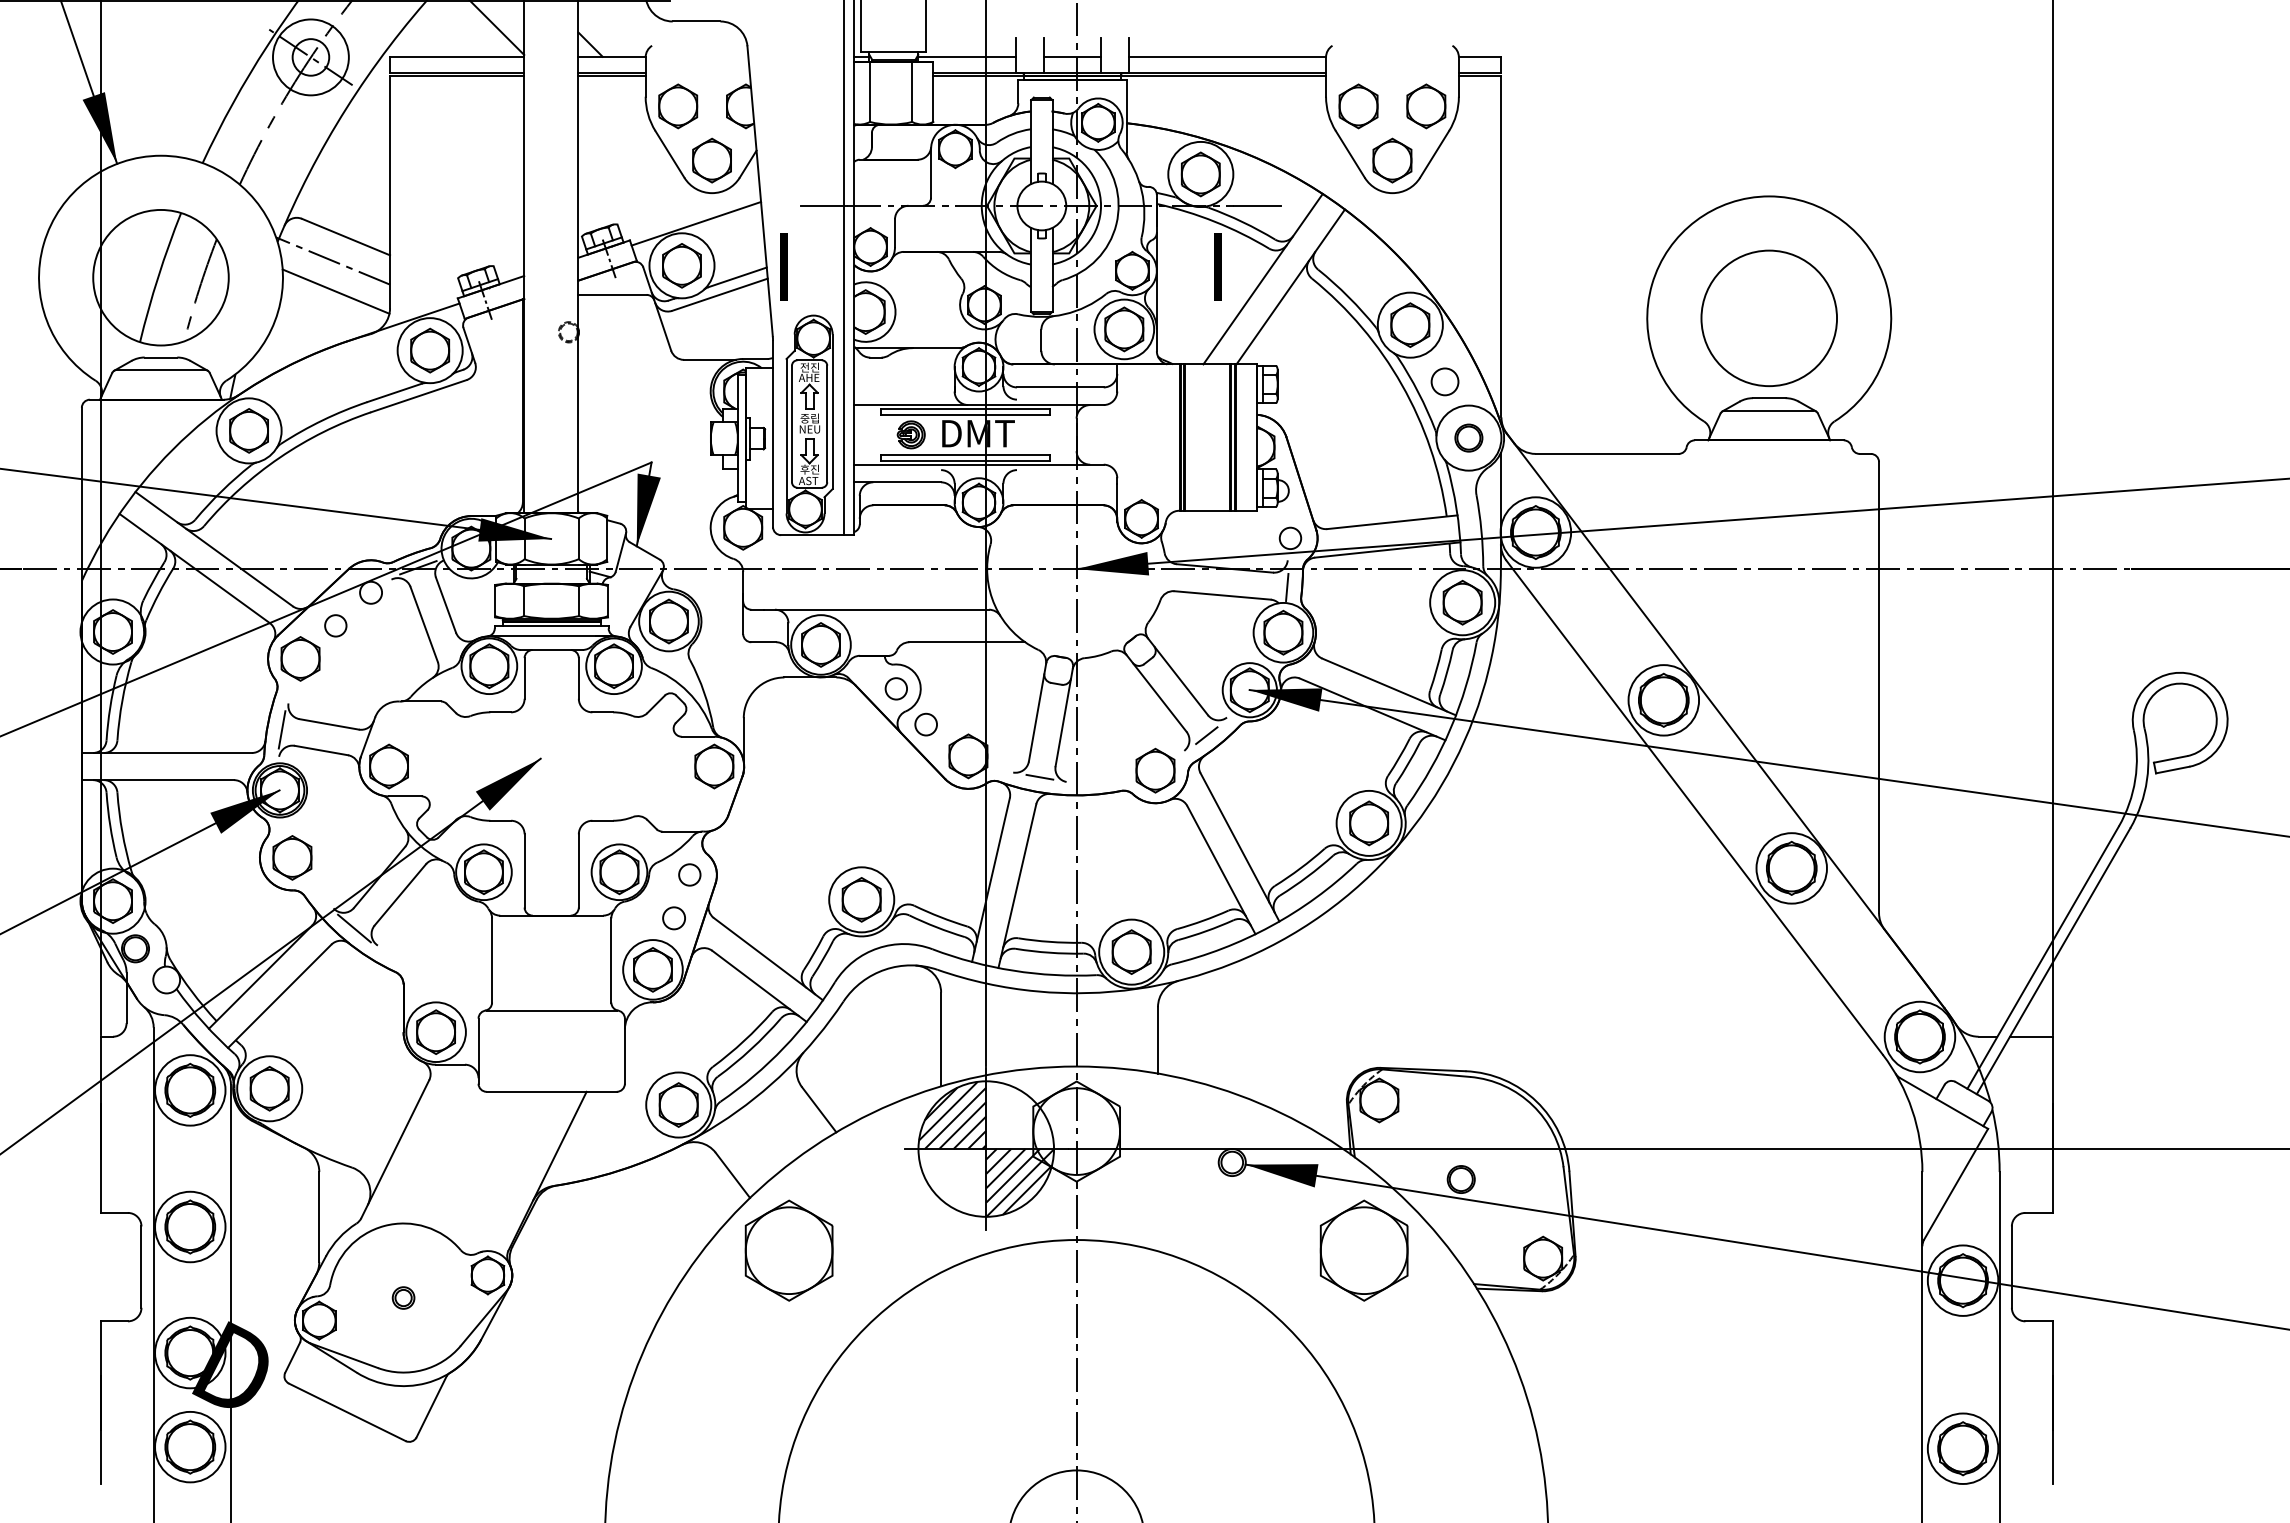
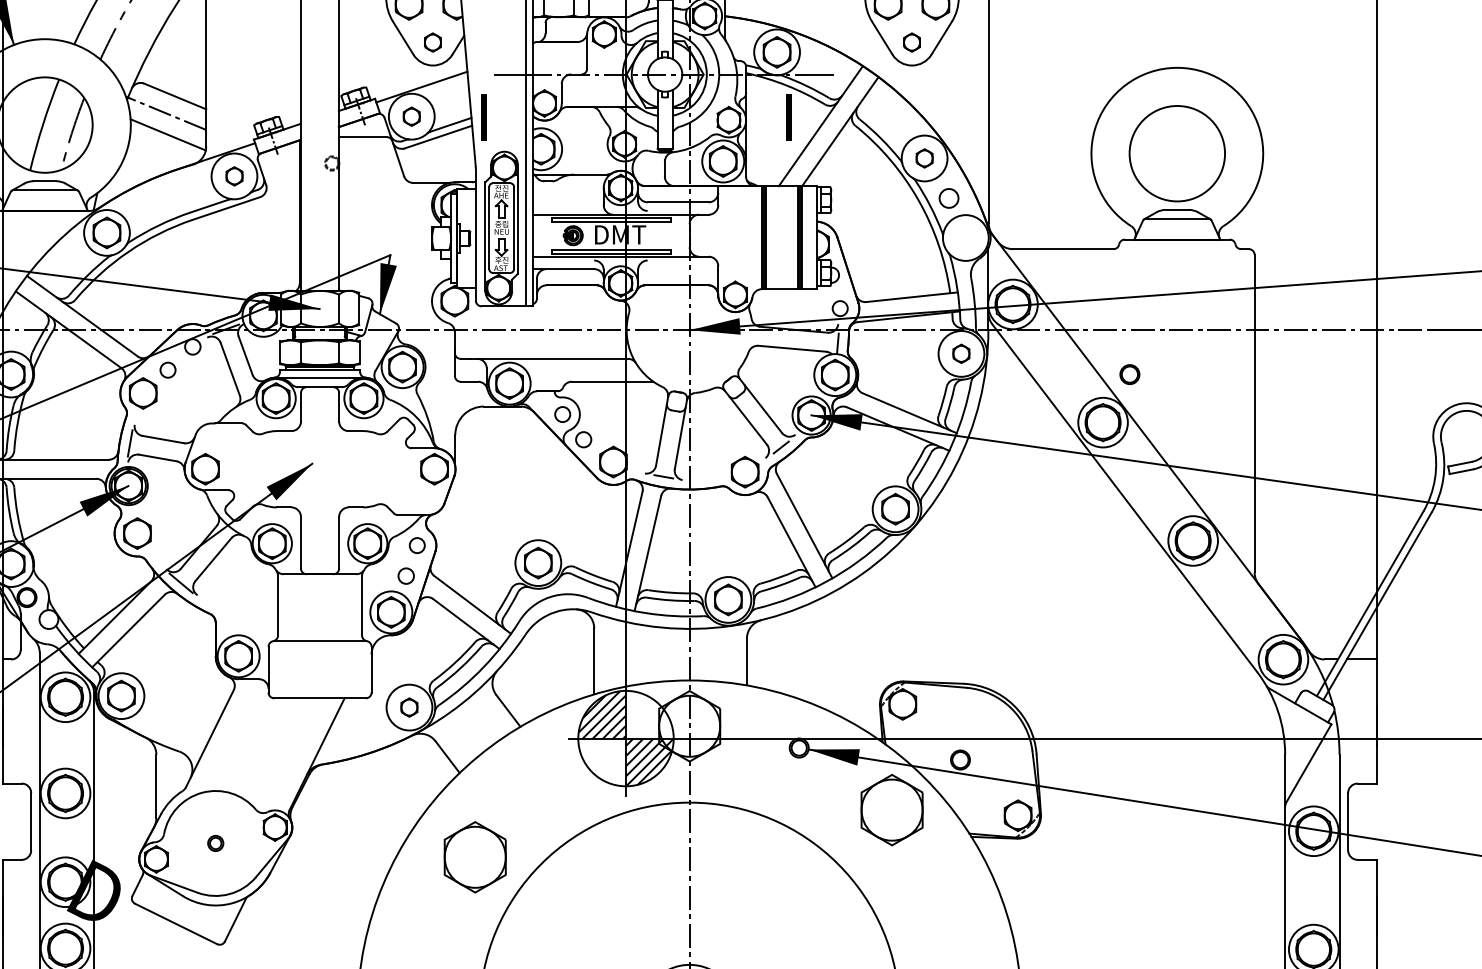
part: (711, 160) -> (432, 42), size x0.6
part: (1392, 160) -> (912, 42), size x0.6
part: (681, 265) -> (411, 116), size x0.6
part: (1410, 324) -> (924, 158), size x0.6
part: (430, 350) -> (234, 176), size x0.6
part: (1468, 437) -> (1129, 374), moved
part: (1462, 602) -> (961, 353), size x0.6
part: (678, 1104) -> (409, 707), size x0.6
part: (788, 1250) -> (474, 857), moved

